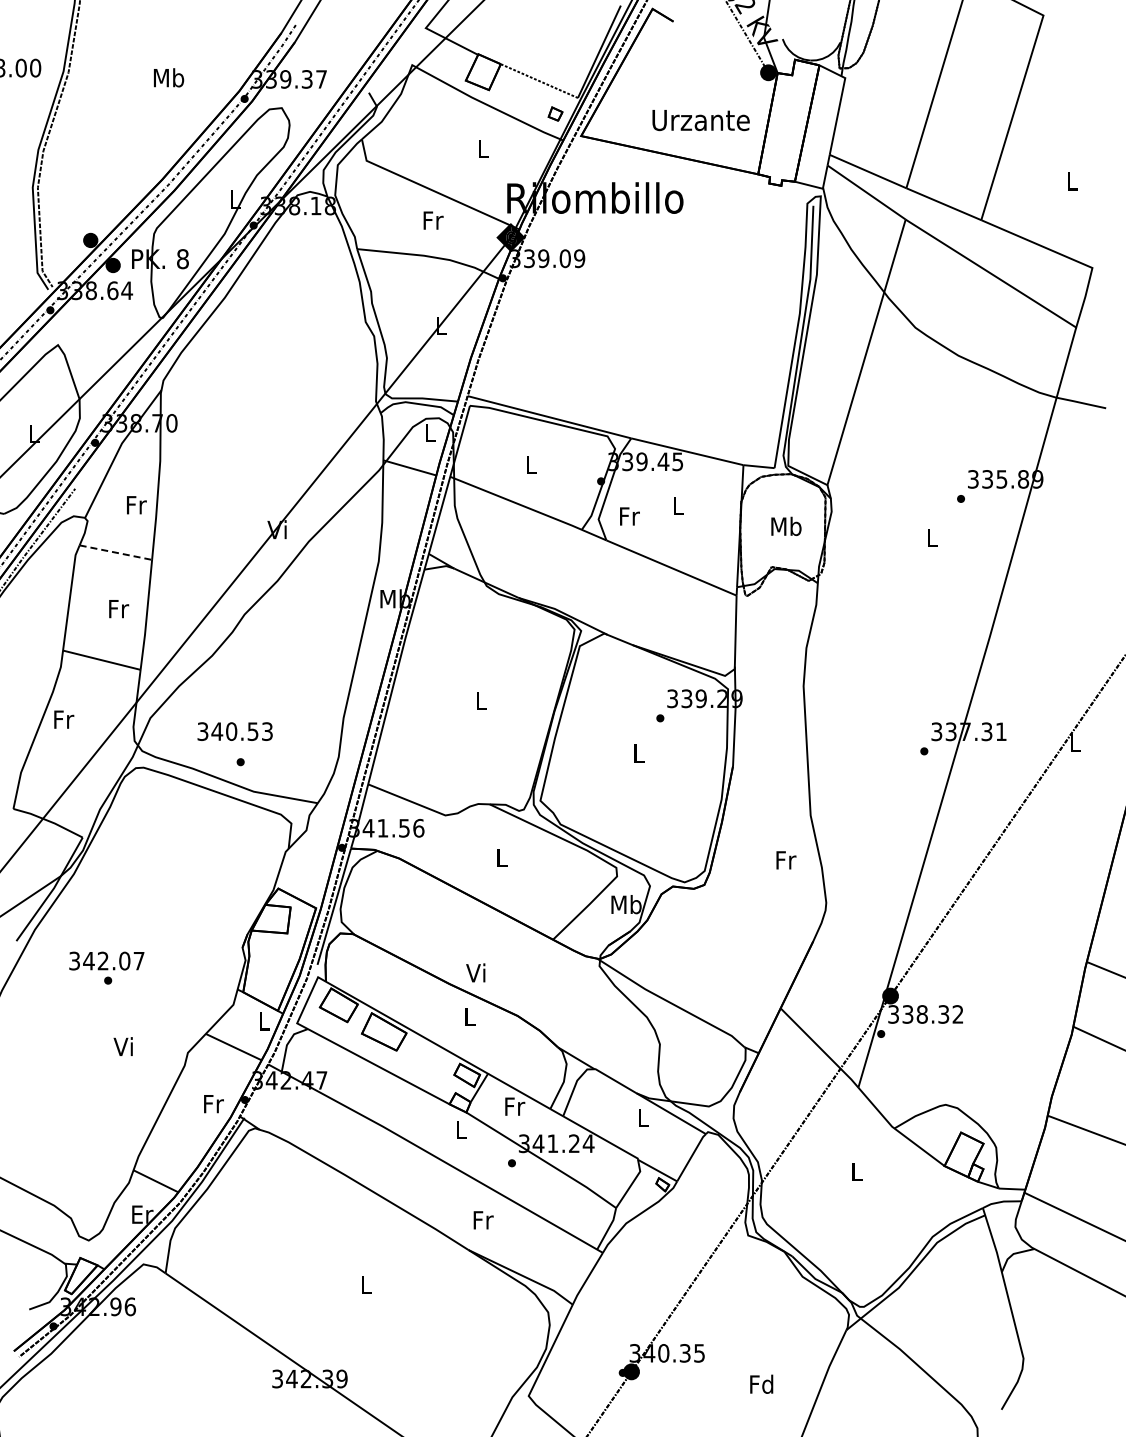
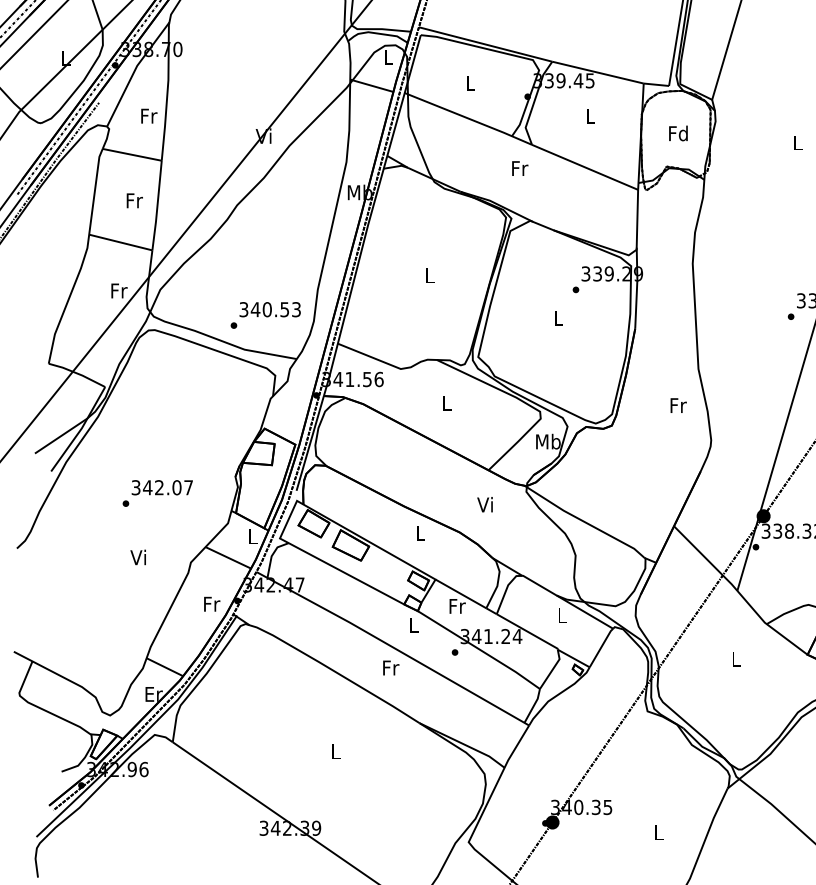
text: (629, 516) -> (519, 168), moved
text: (786, 526) -> (678, 133), Mb -> Fd
line: (115, 552) -> (131, 154), dashed -> solid
text: (64, 719) -> (119, 290), moved
text: (234, 731) -> (269, 309), moved
text: (106, 960) -> (162, 487), moved
text: (475, 972) -> (484, 504), moved
text: (483, 1220) -> (391, 668), moved
text: (761, 1383) -> (658, 831), Fd -> L

